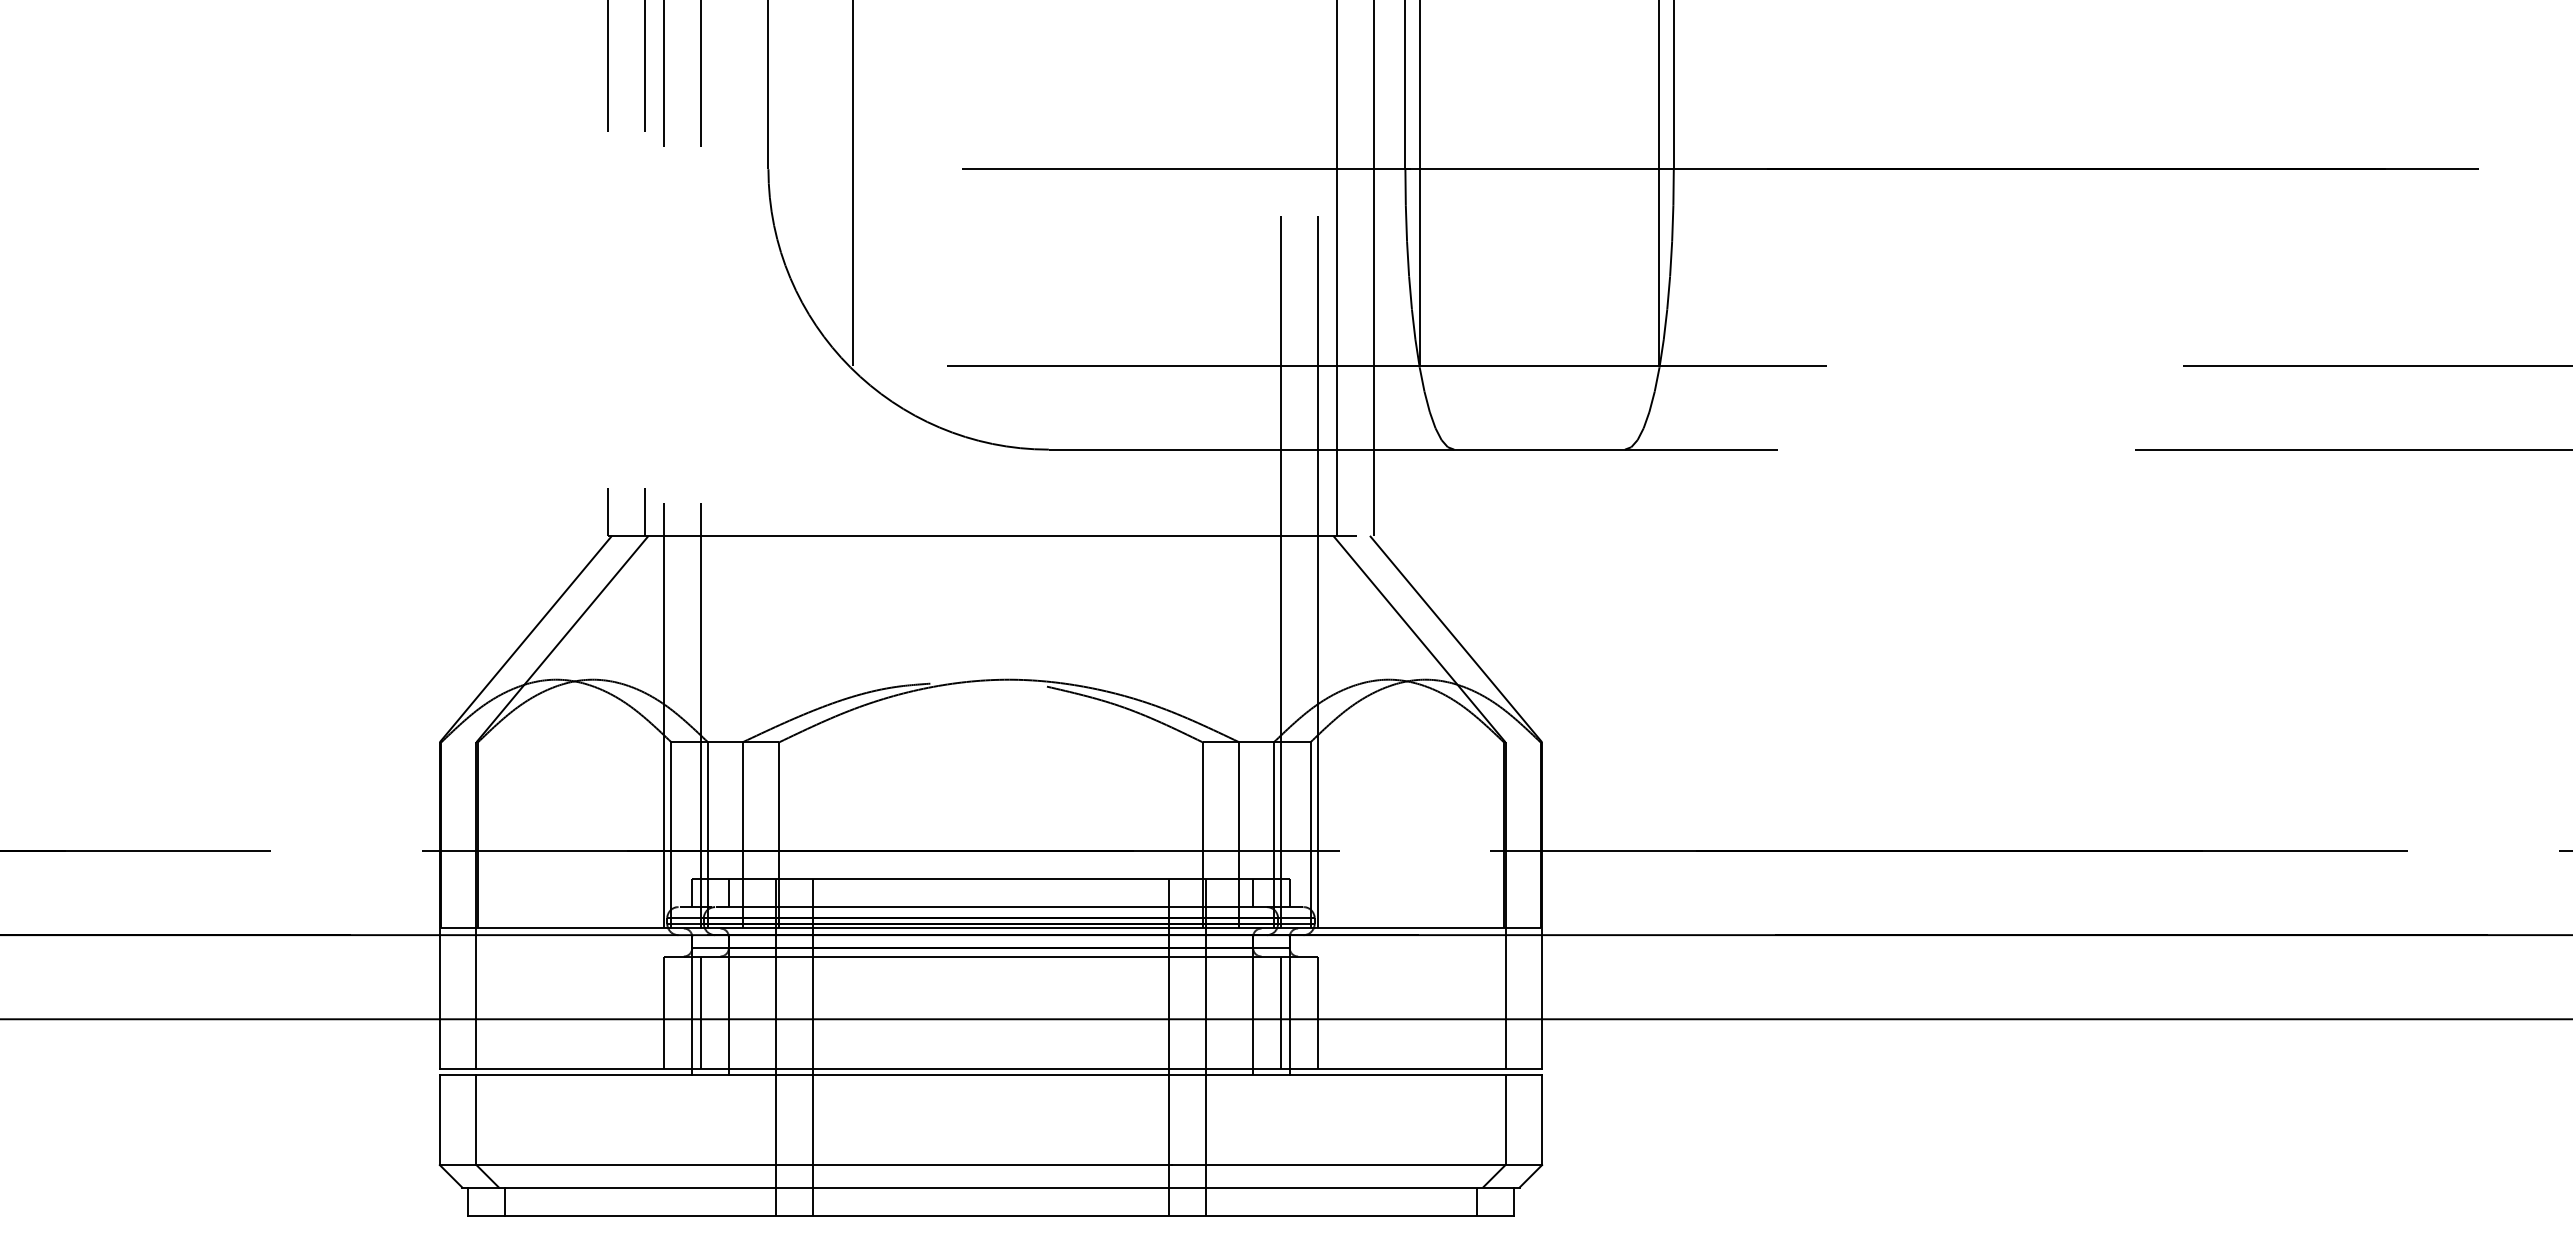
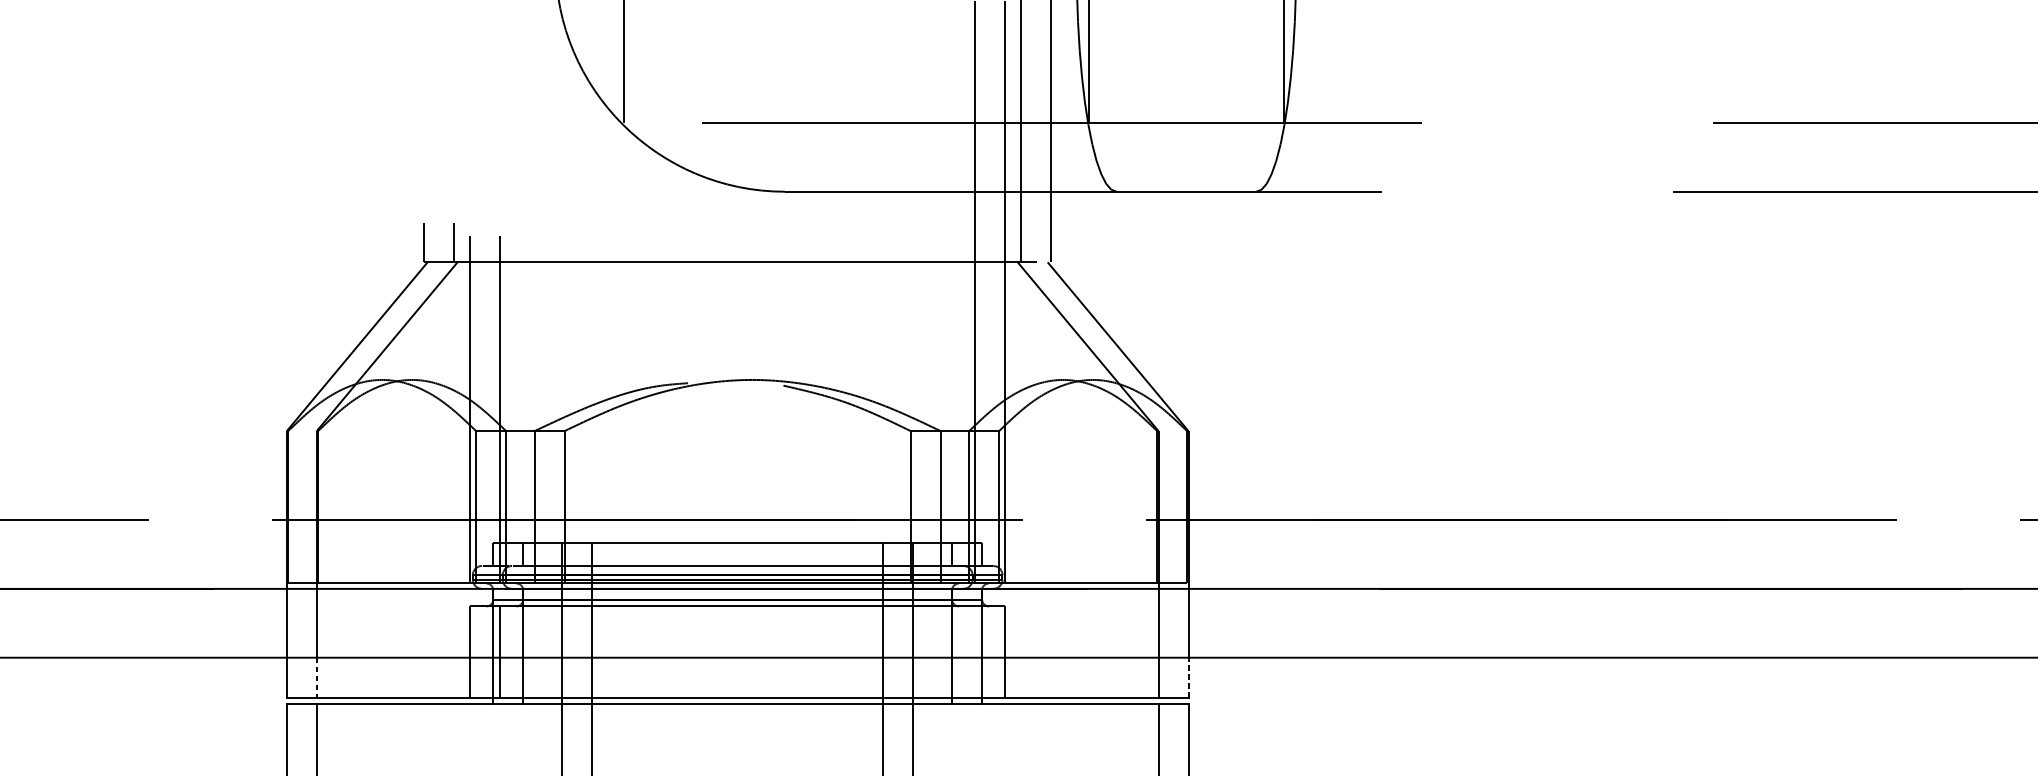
line: (1281, 1012) -> (975, 652), removed
line: (476, 1043) -> (316, 677), solid -> dashed
line: (1542, 1043) -> (1188, 677), solid -> dashed

